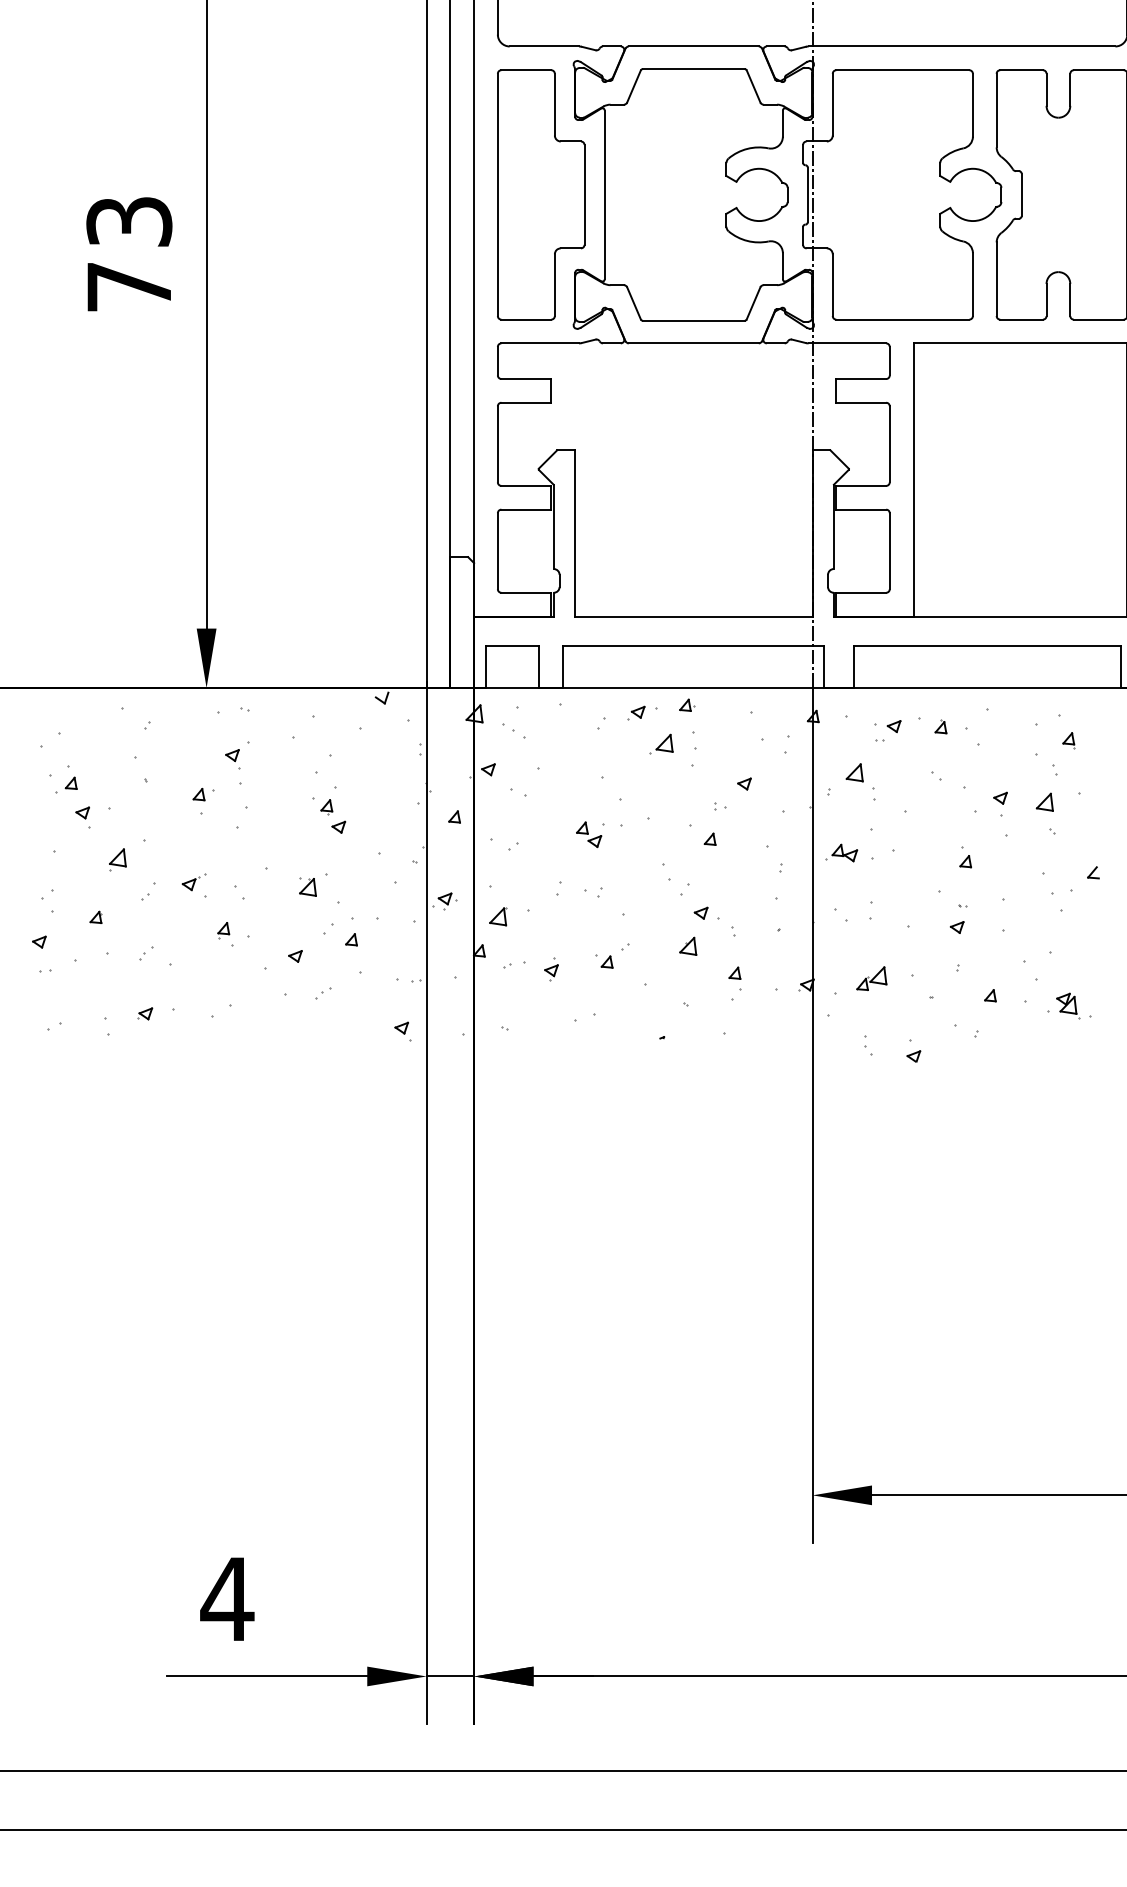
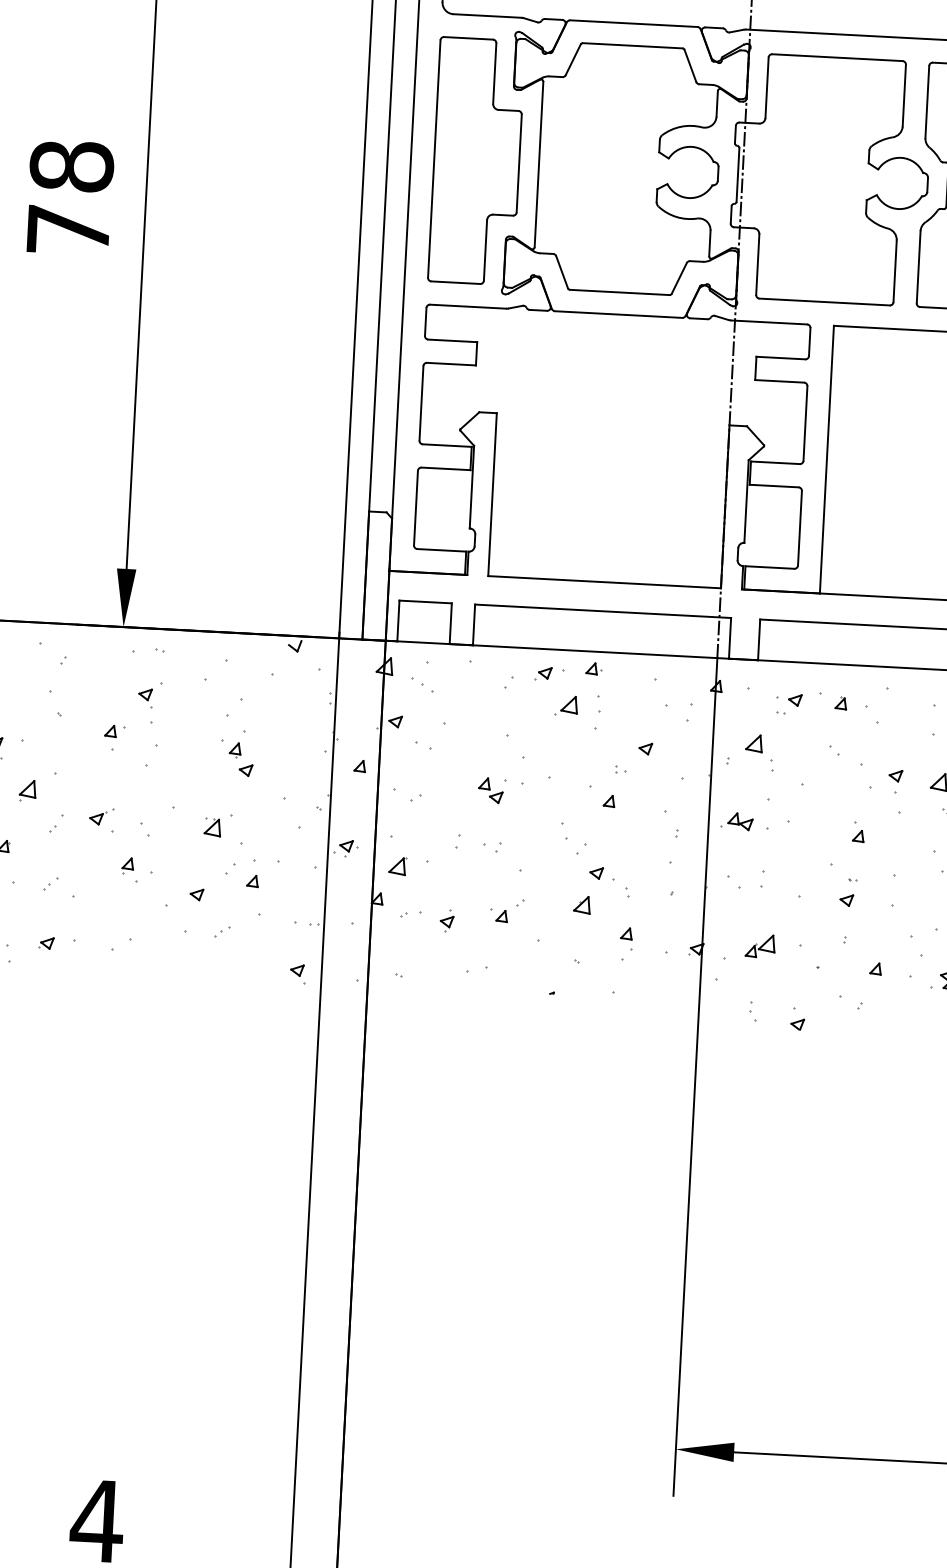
text: (129, 221) -> (72, 166), 73 -> 78

